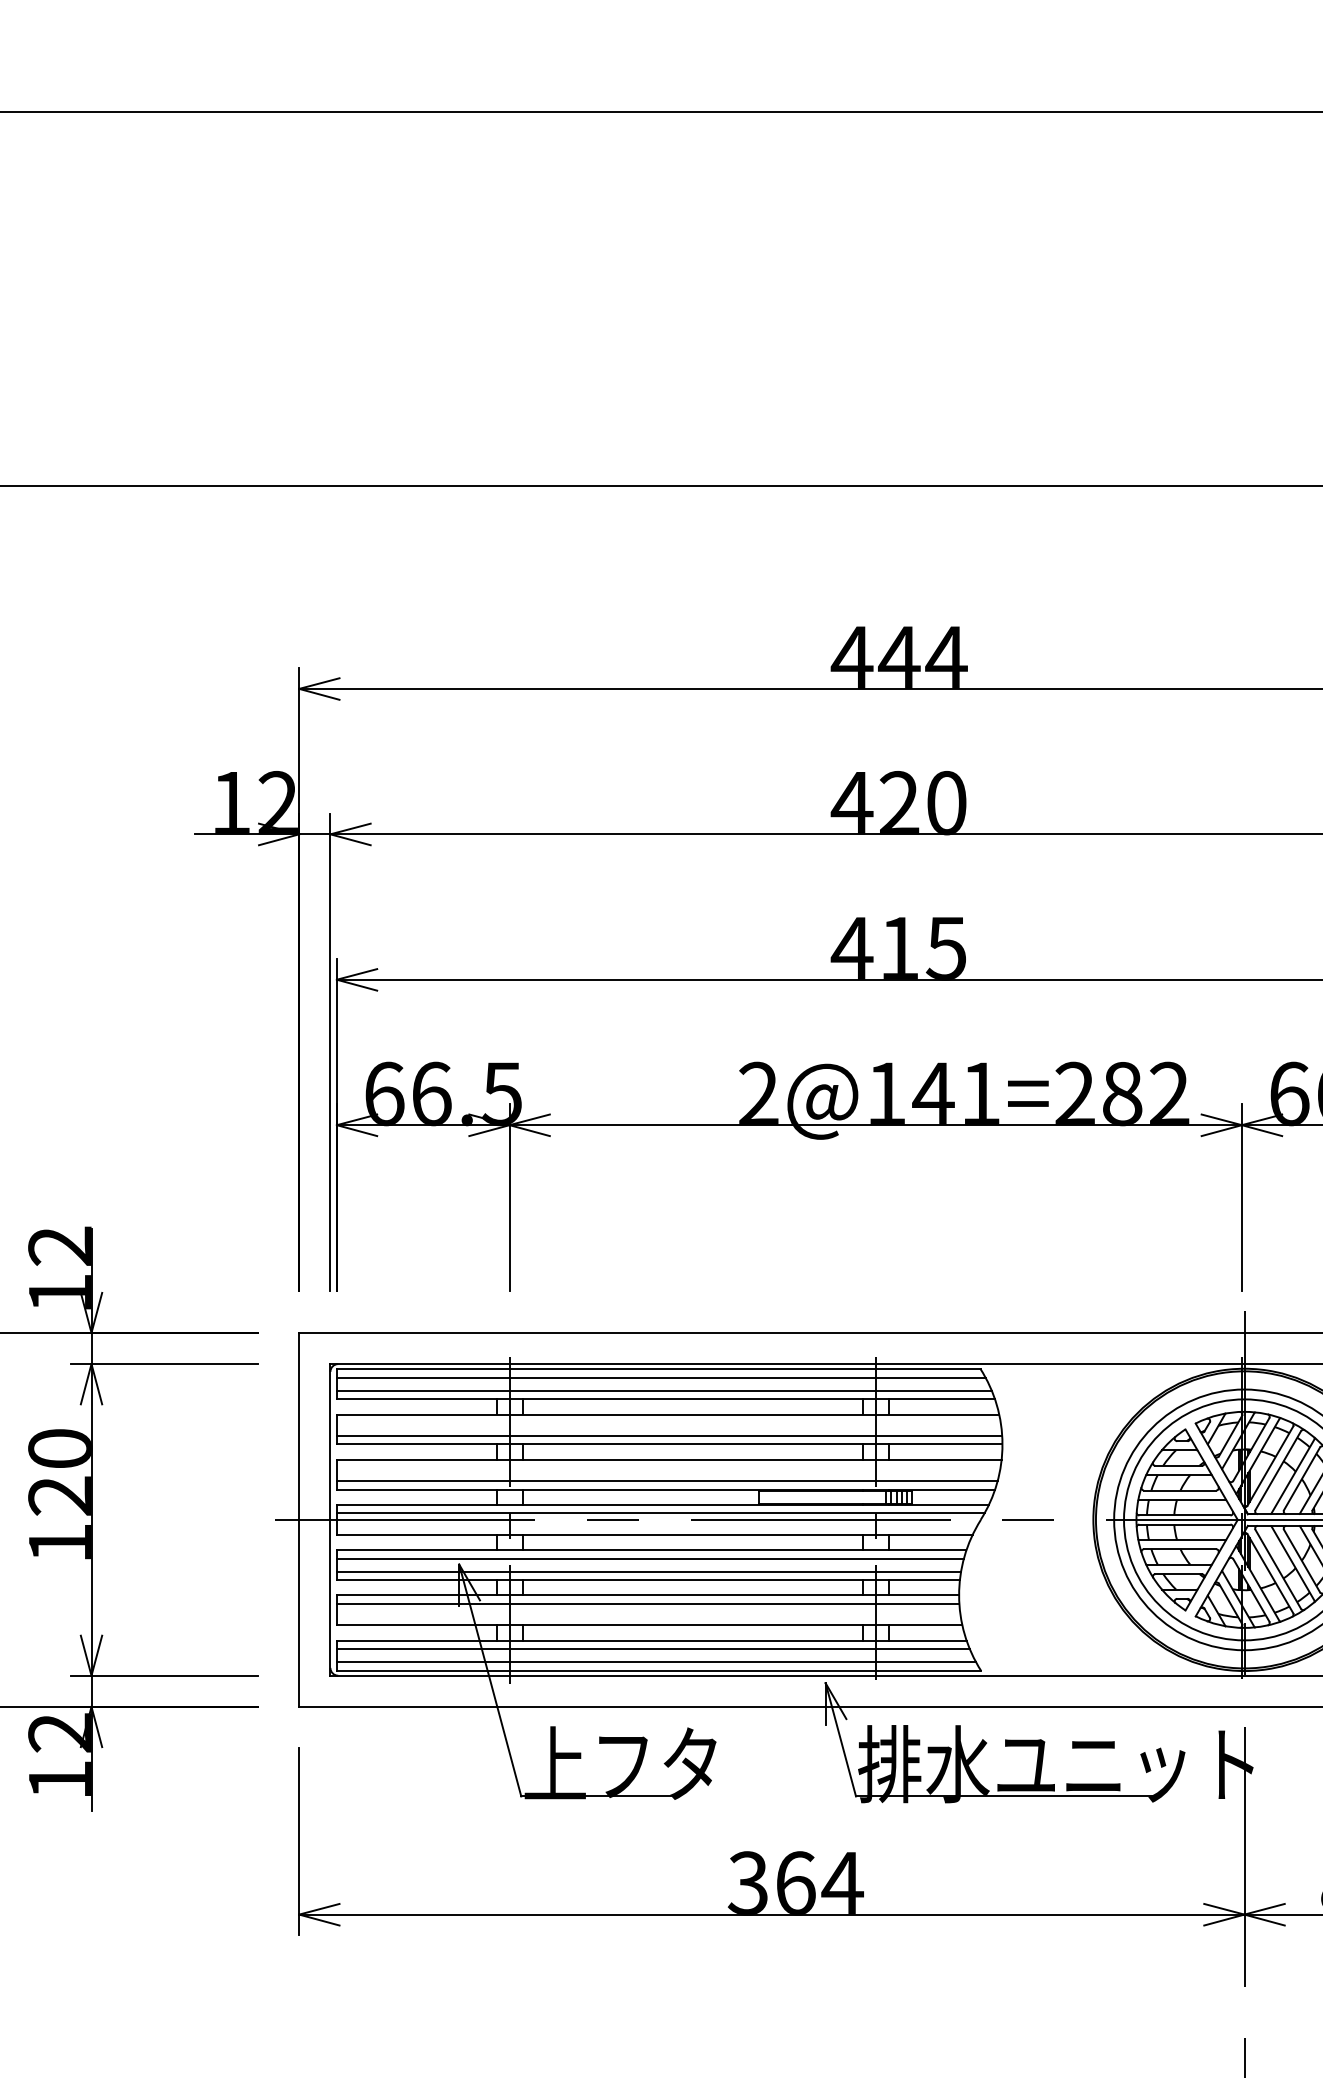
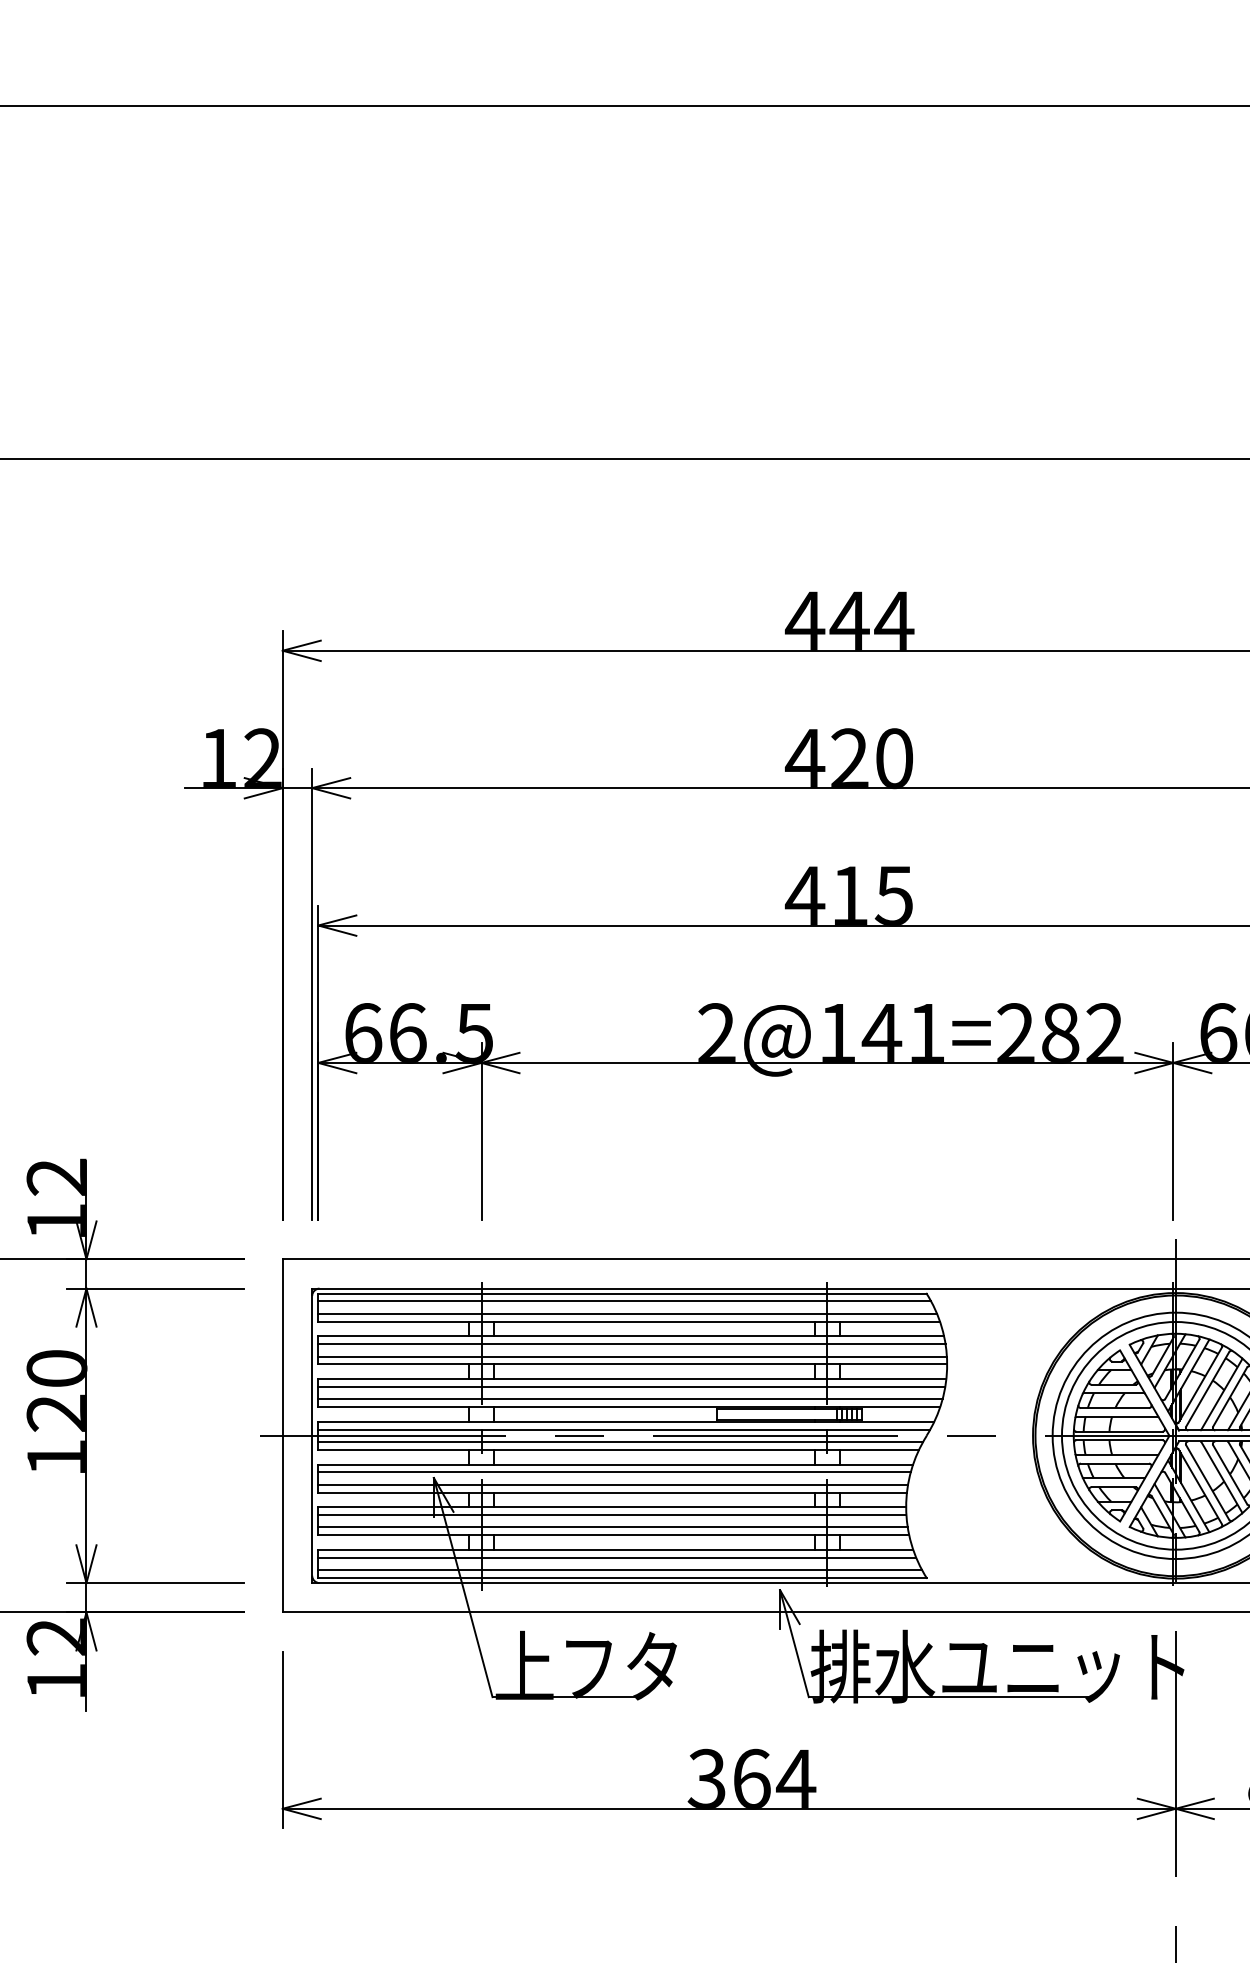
line: (668, 1423) -> (631, 1344), added
line: (668, 1468) -> (631, 1387), added
line: (656, 1526) -> (620, 1442), added
line: (648, 1616) -> (612, 1527), added

